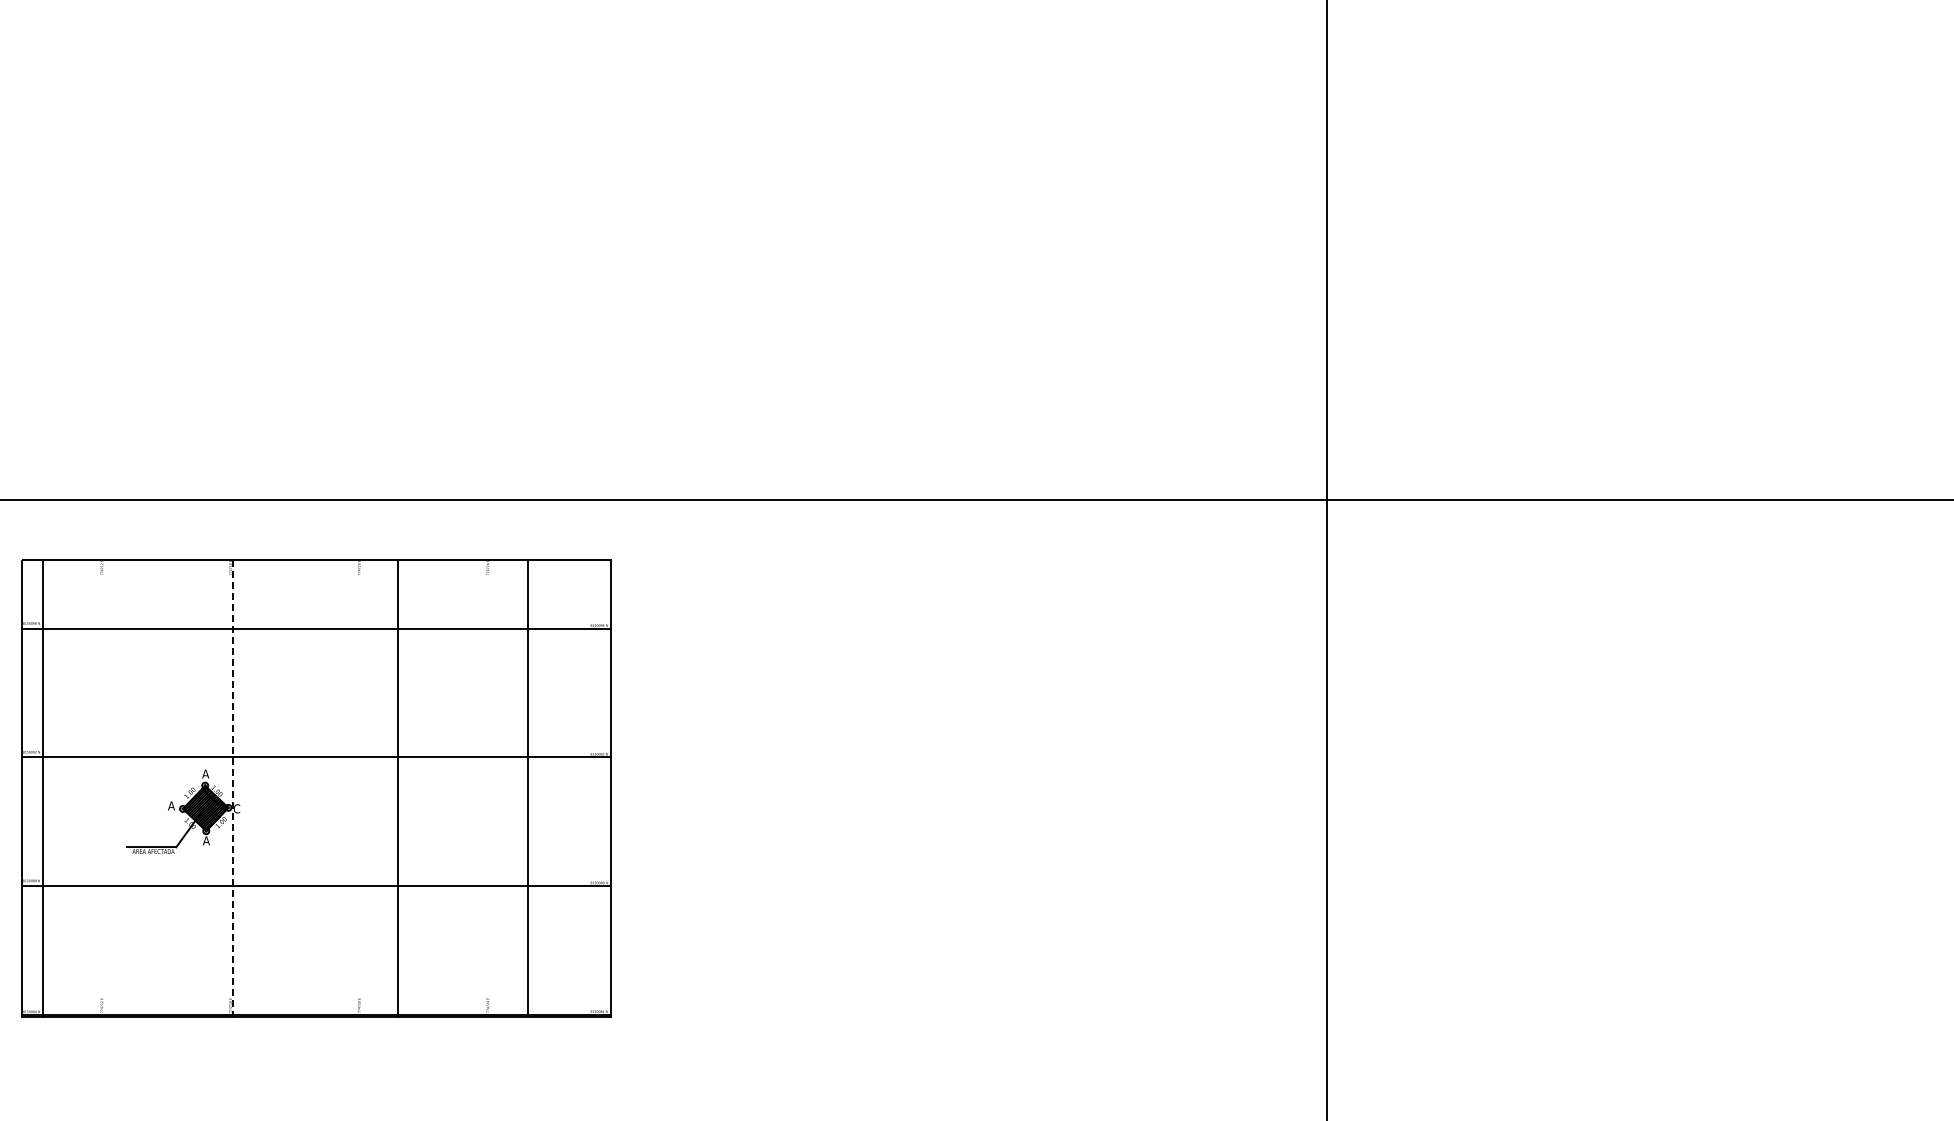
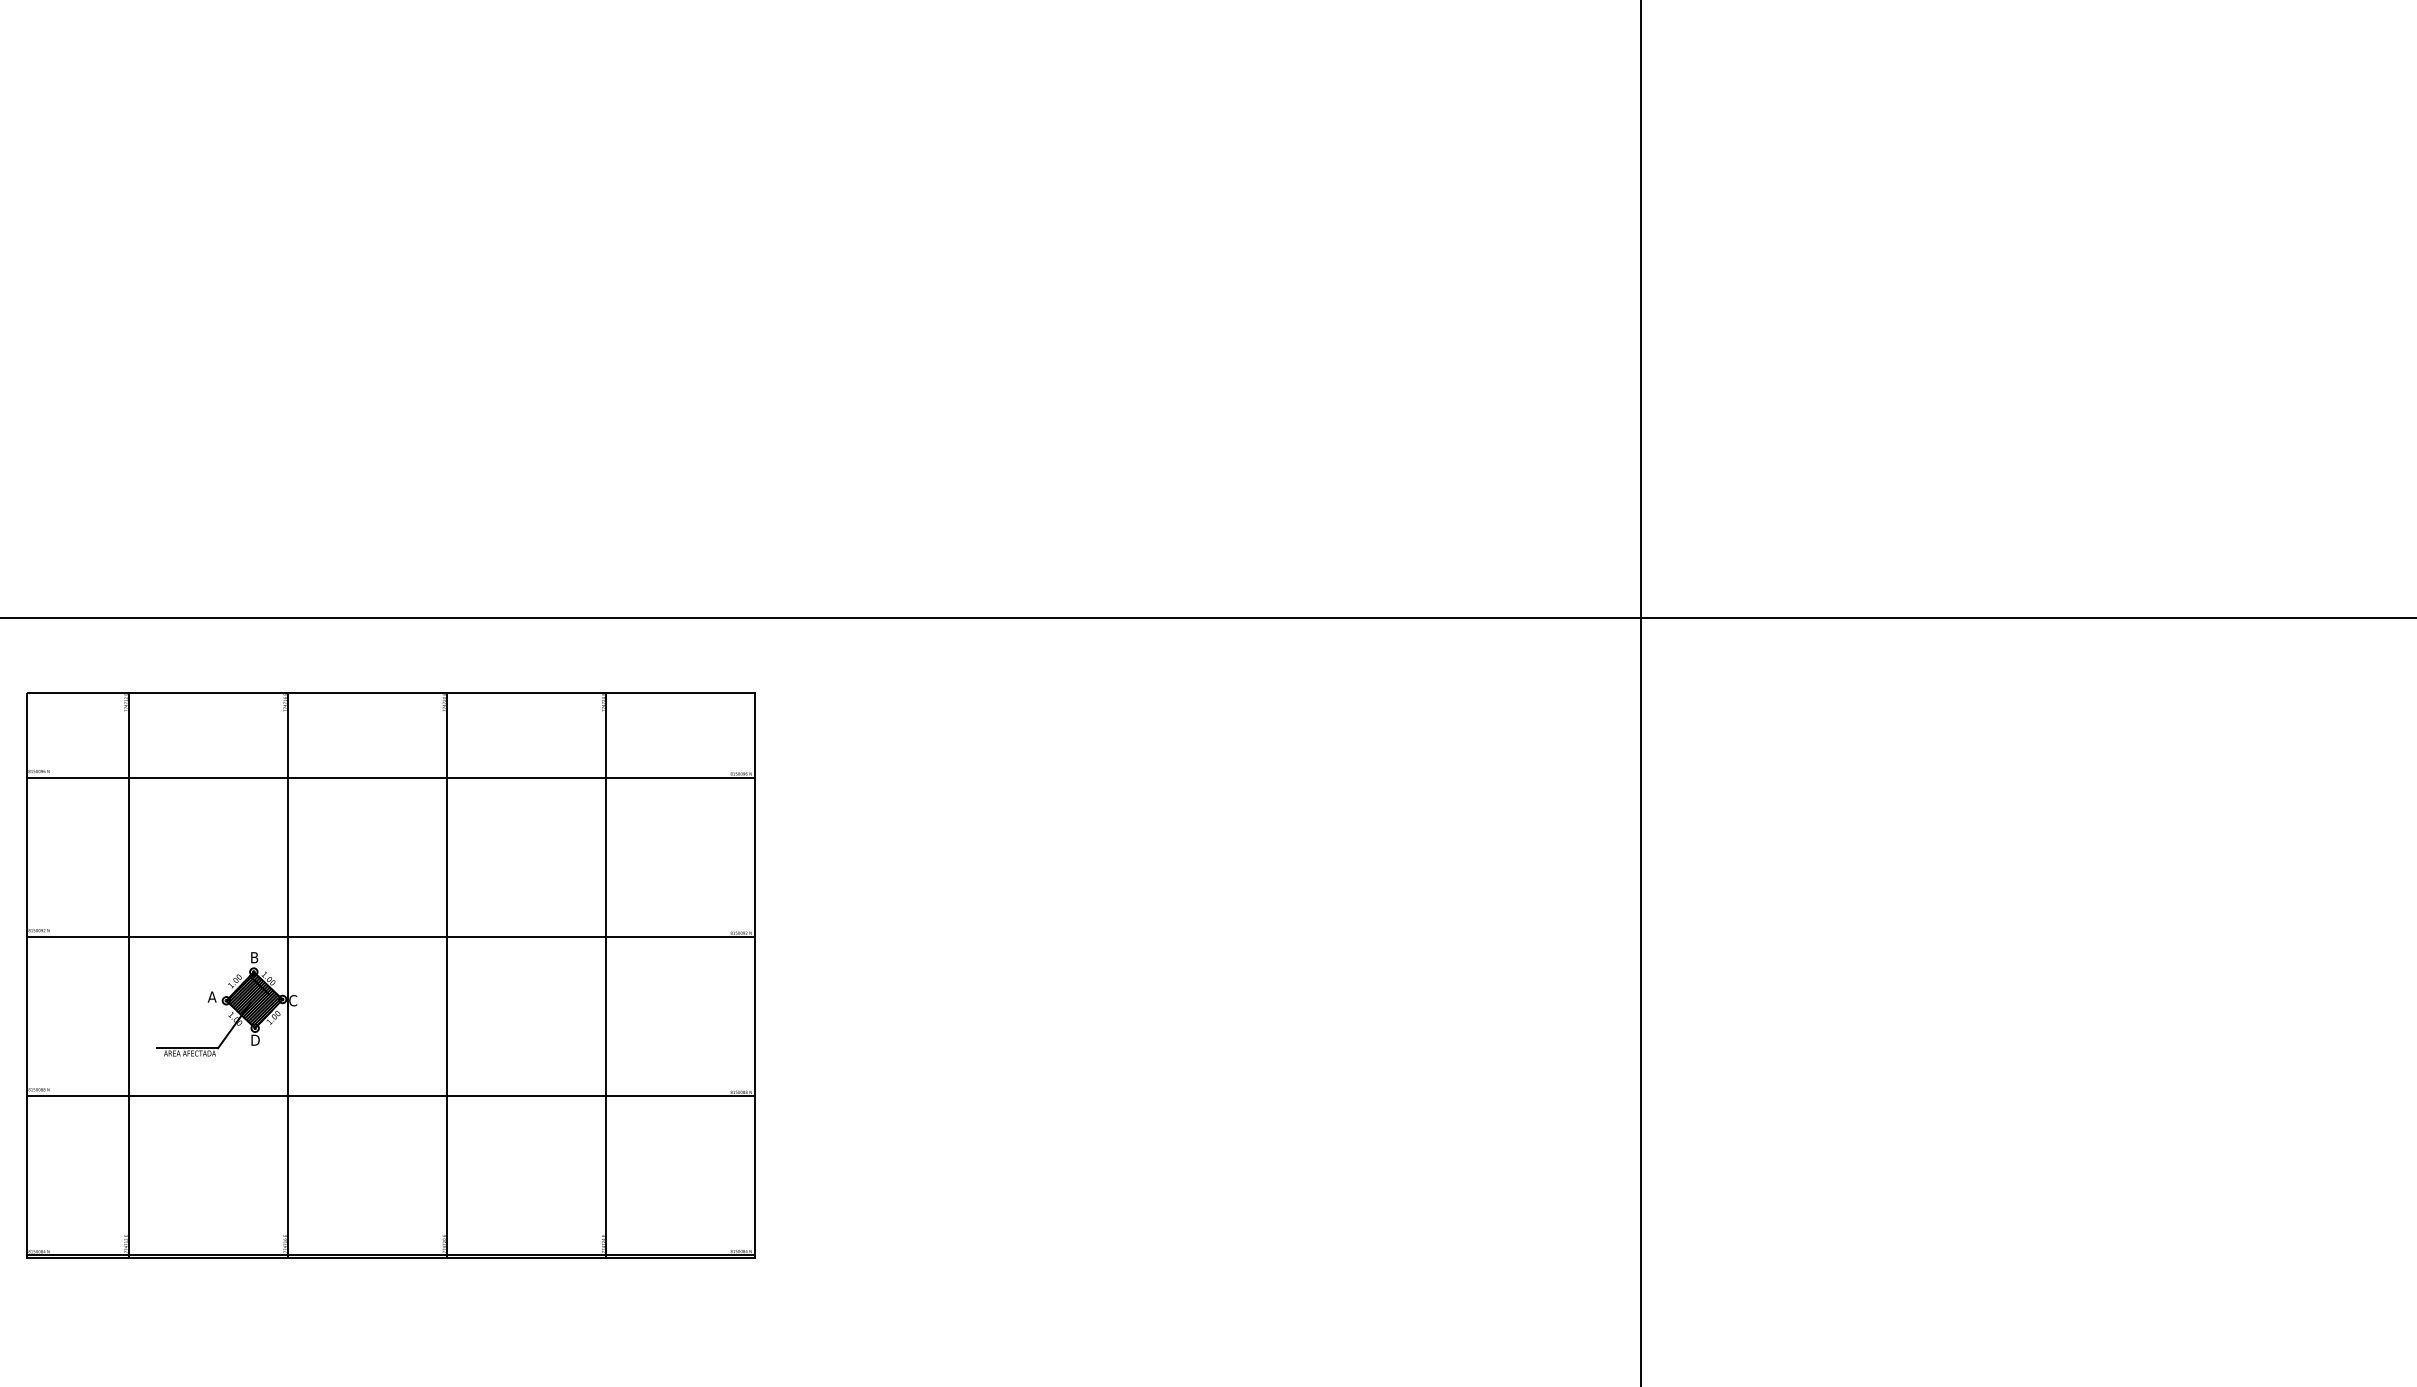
text: (205, 773) -> (254, 956), A -> B
line: (43, 787) -> (129, 974), moved
line: (397, 787) -> (447, 974), moved
line: (528, 787) -> (606, 974), moved
line: (232, 788) -> (287, 975), dashed -> solid
text: (206, 840) -> (255, 1039), A -> D

